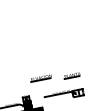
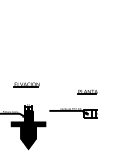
part: (40, 77) -> (26, 84), moved

